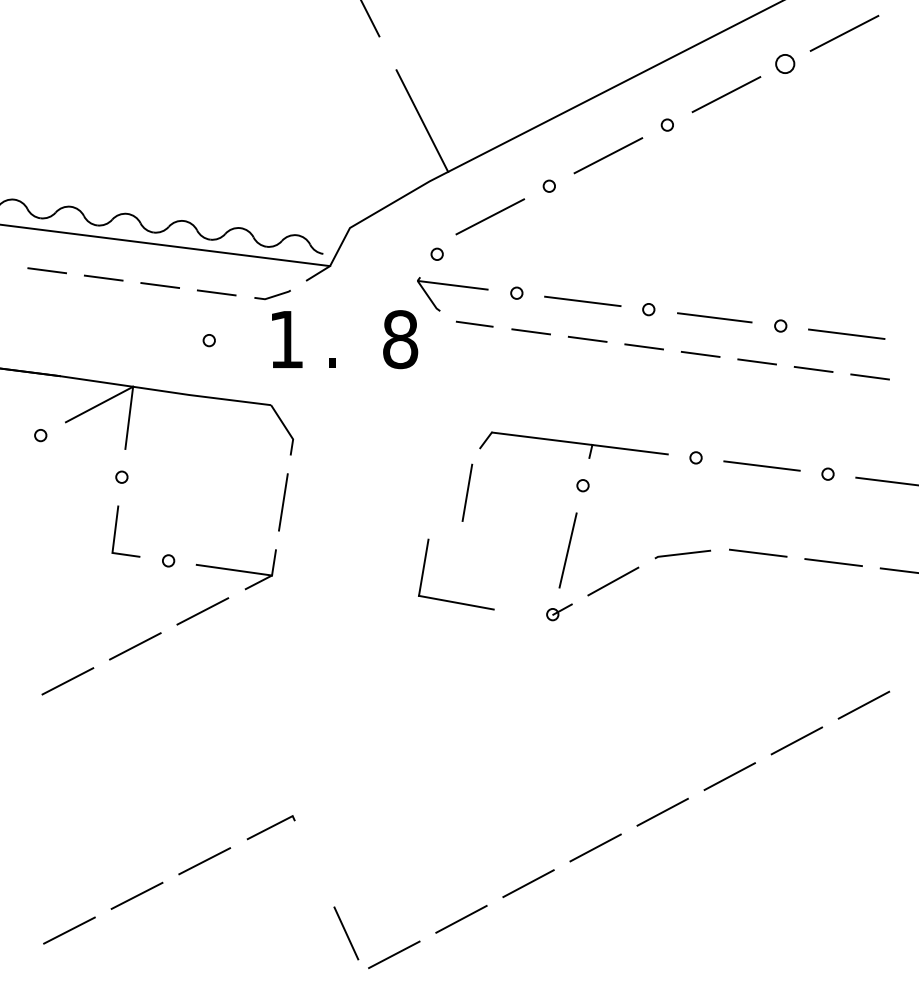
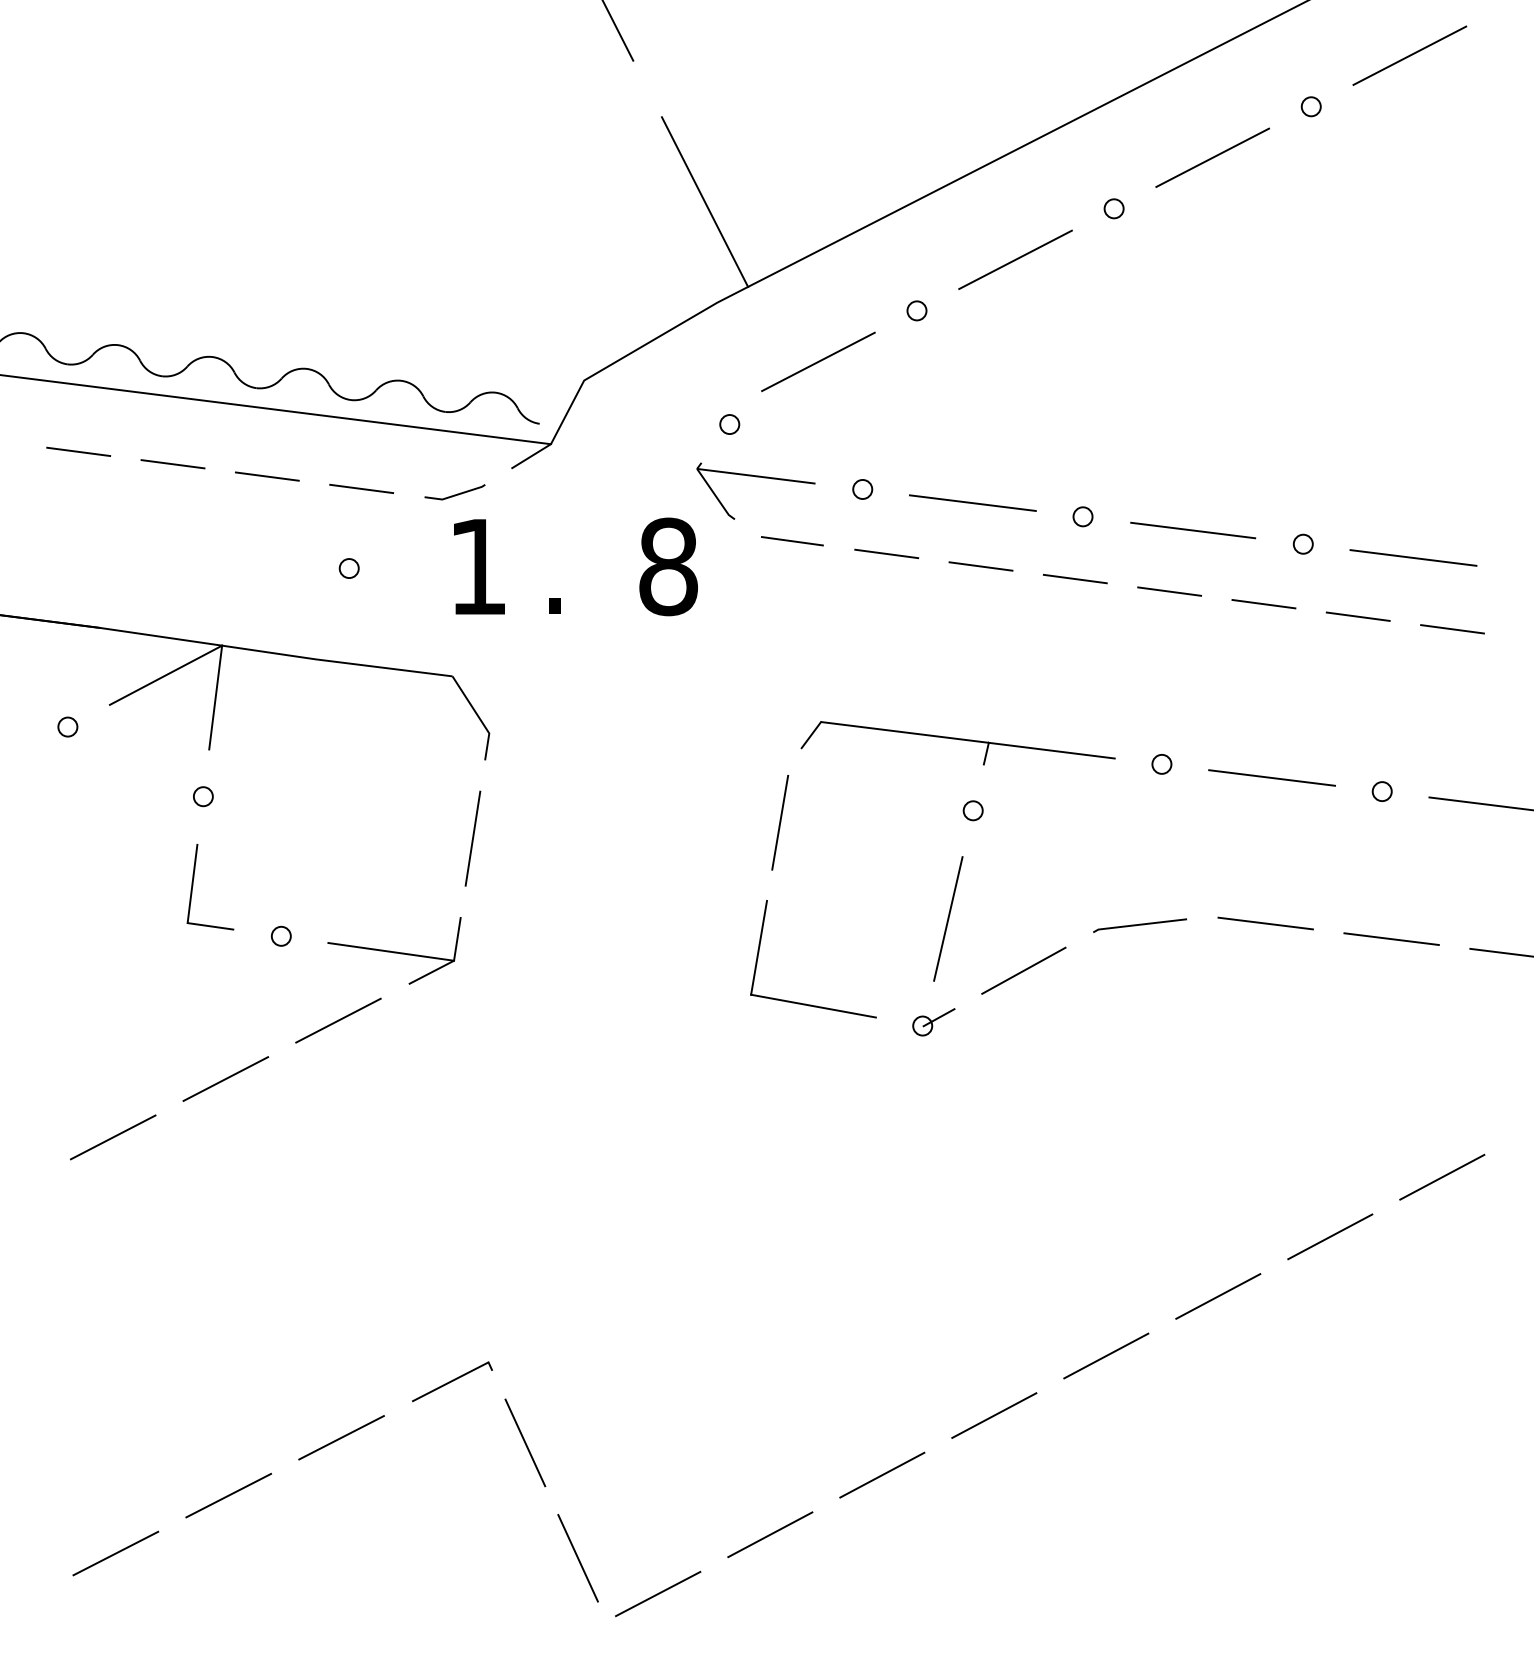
circle: (785, 63) -> (1311, 105), size x0.62
part: (451, 600) -> (805, 1002), moved
line: (314, 864) -> (524, 1443), added

